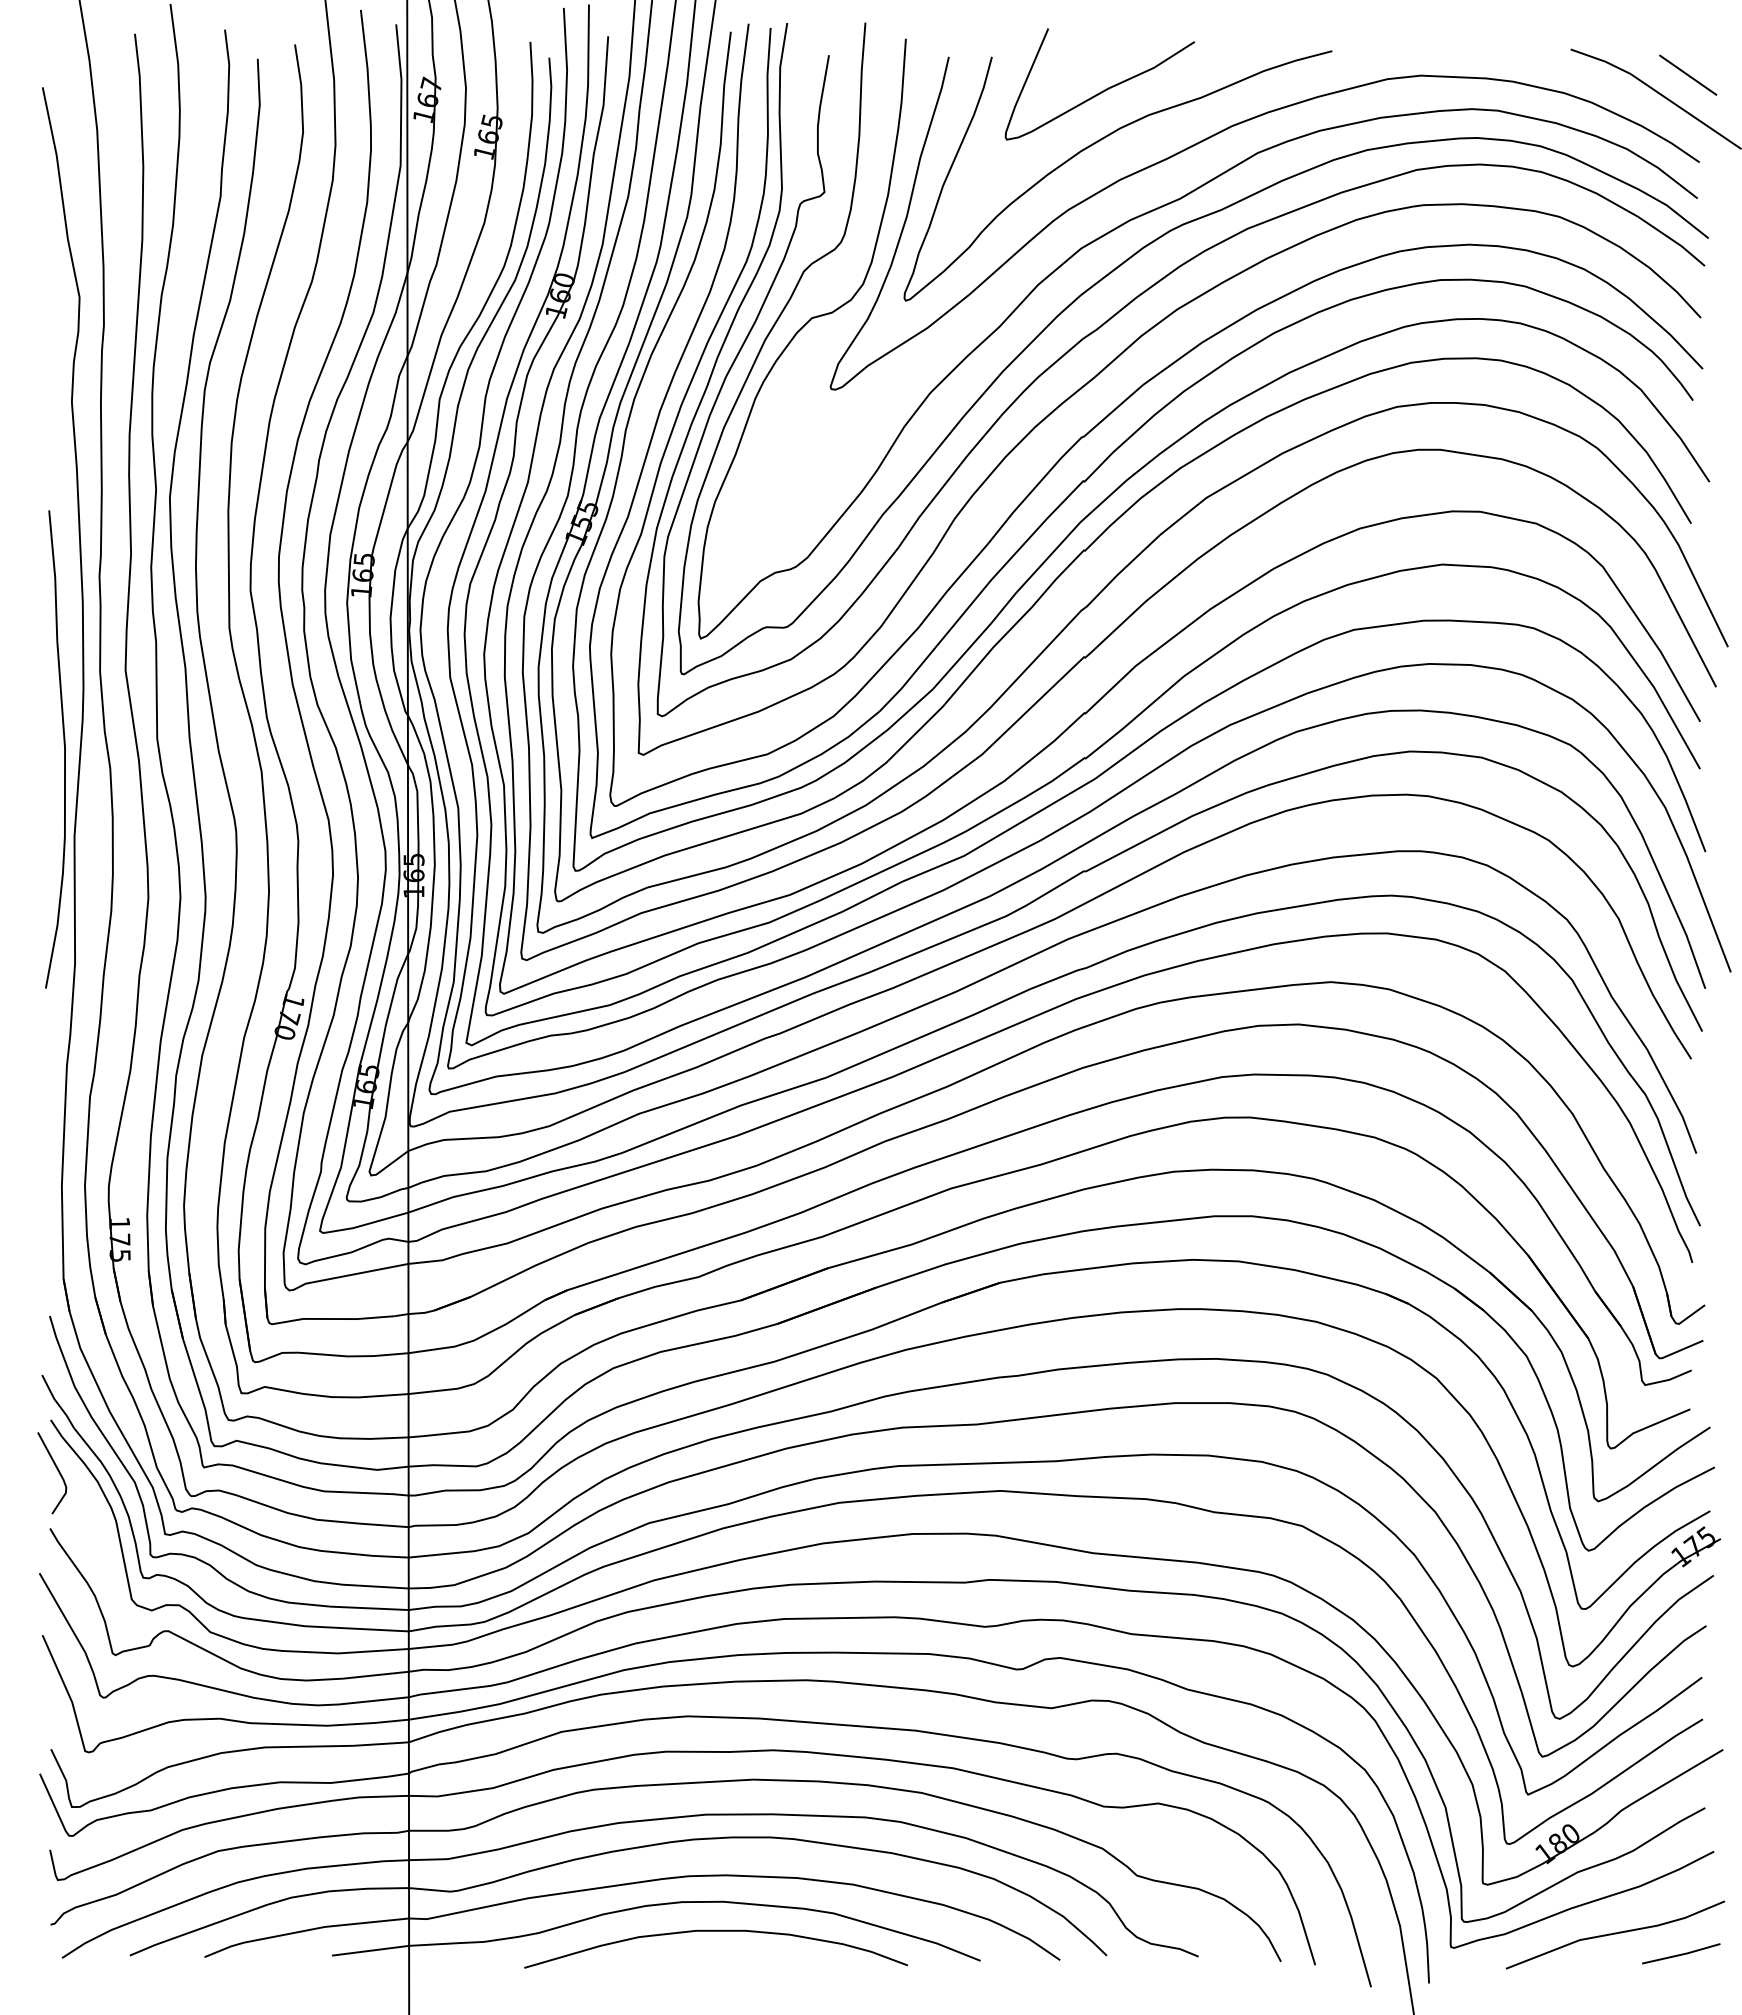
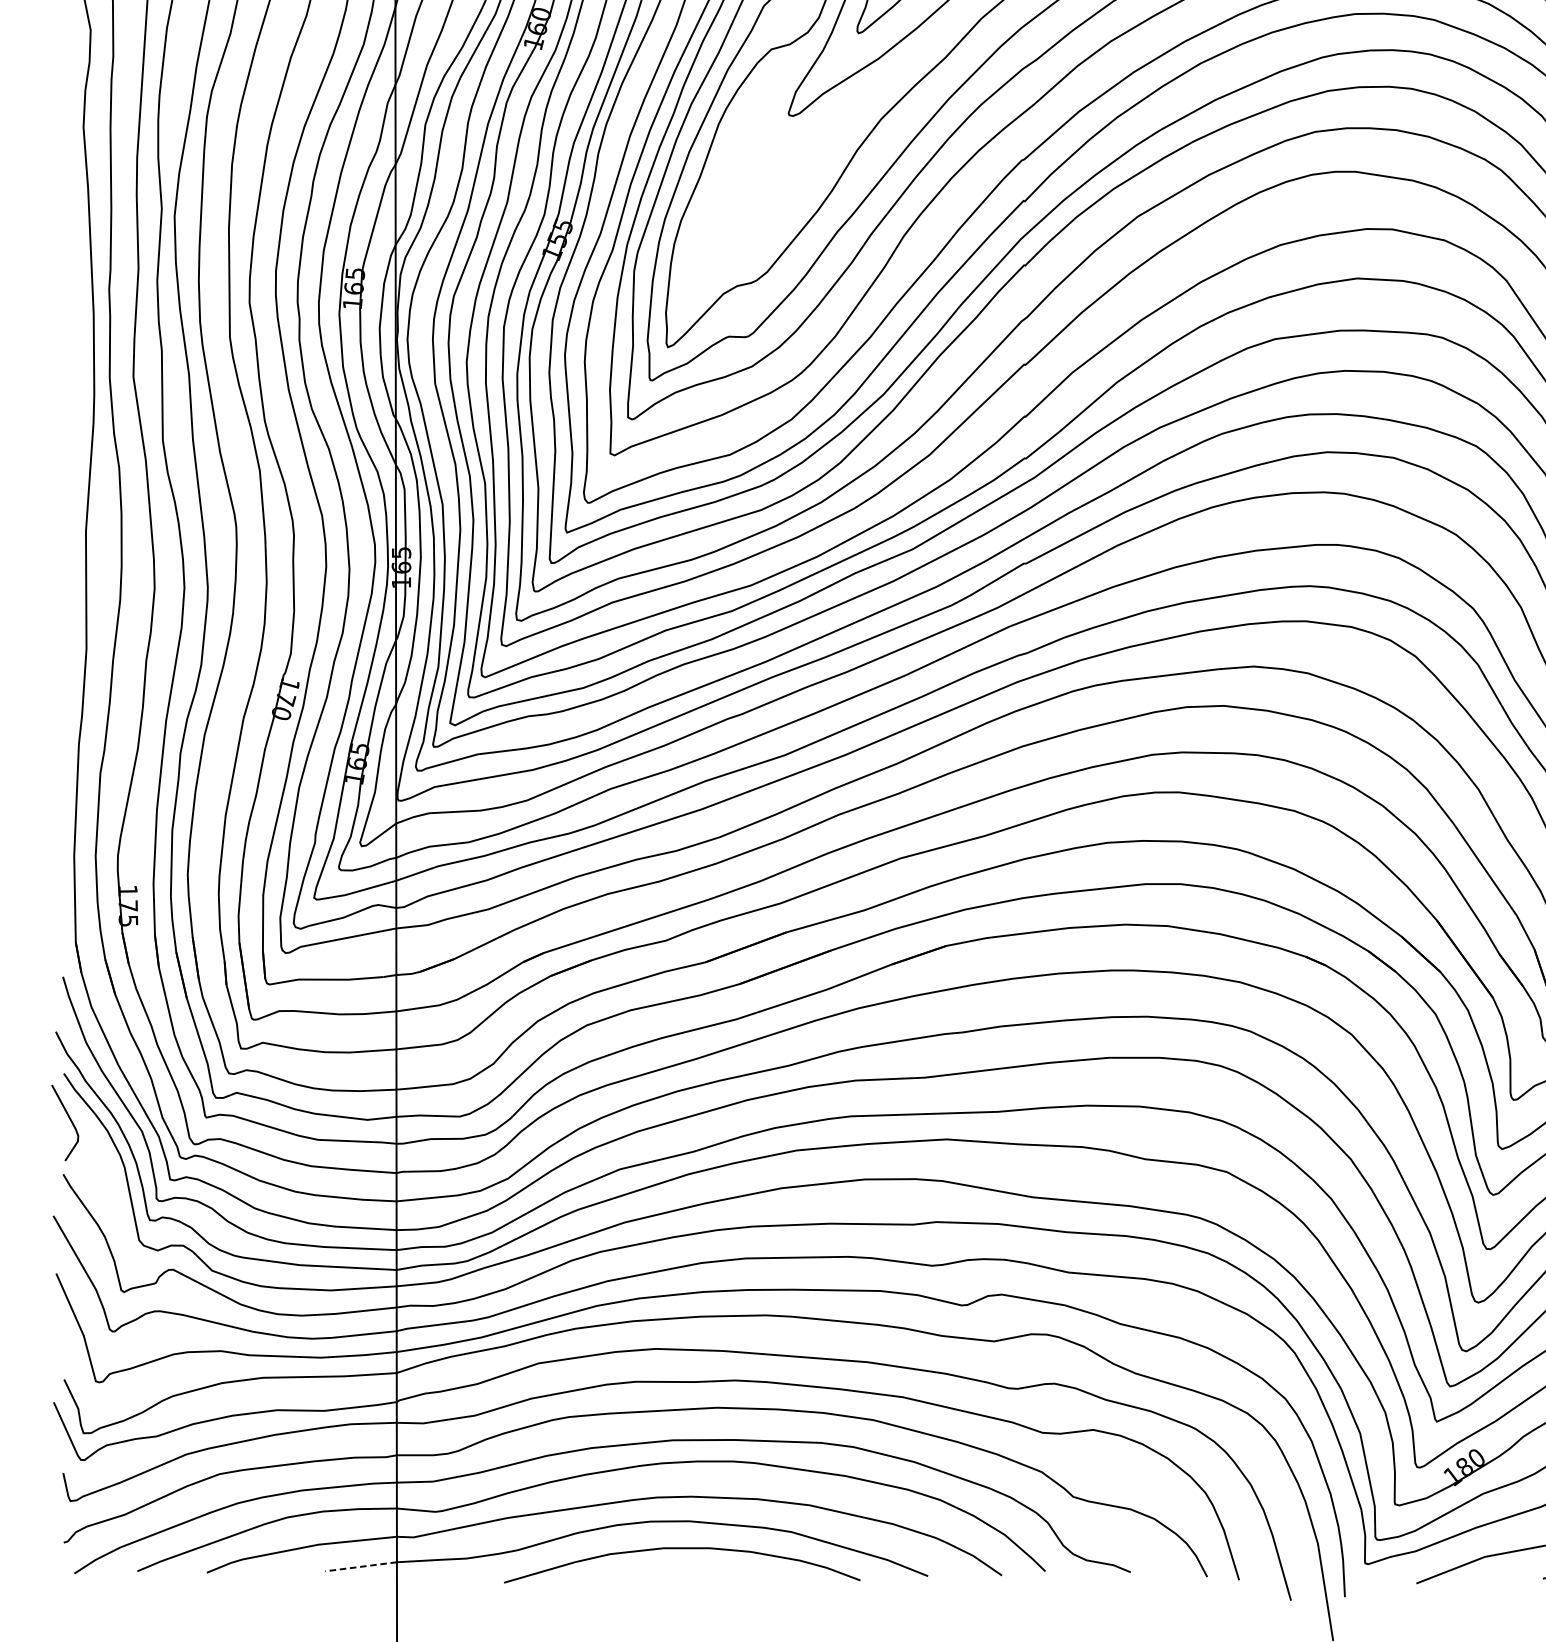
curve: (64, 749) -> (76, 450), removed
line: (370, 1950) -> (361, 1566), solid -> dashed

